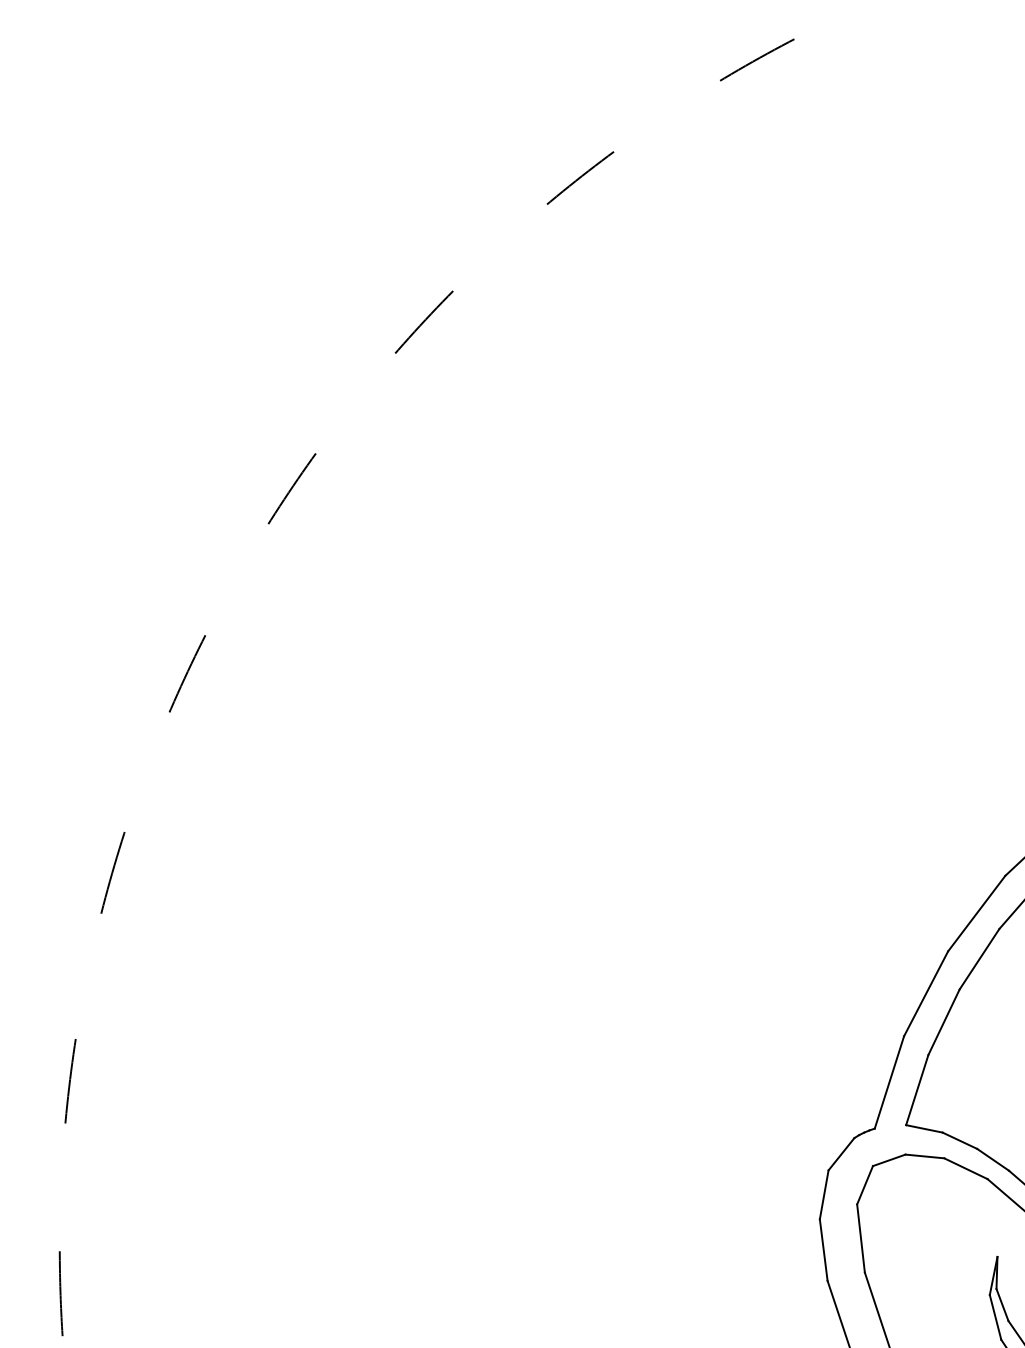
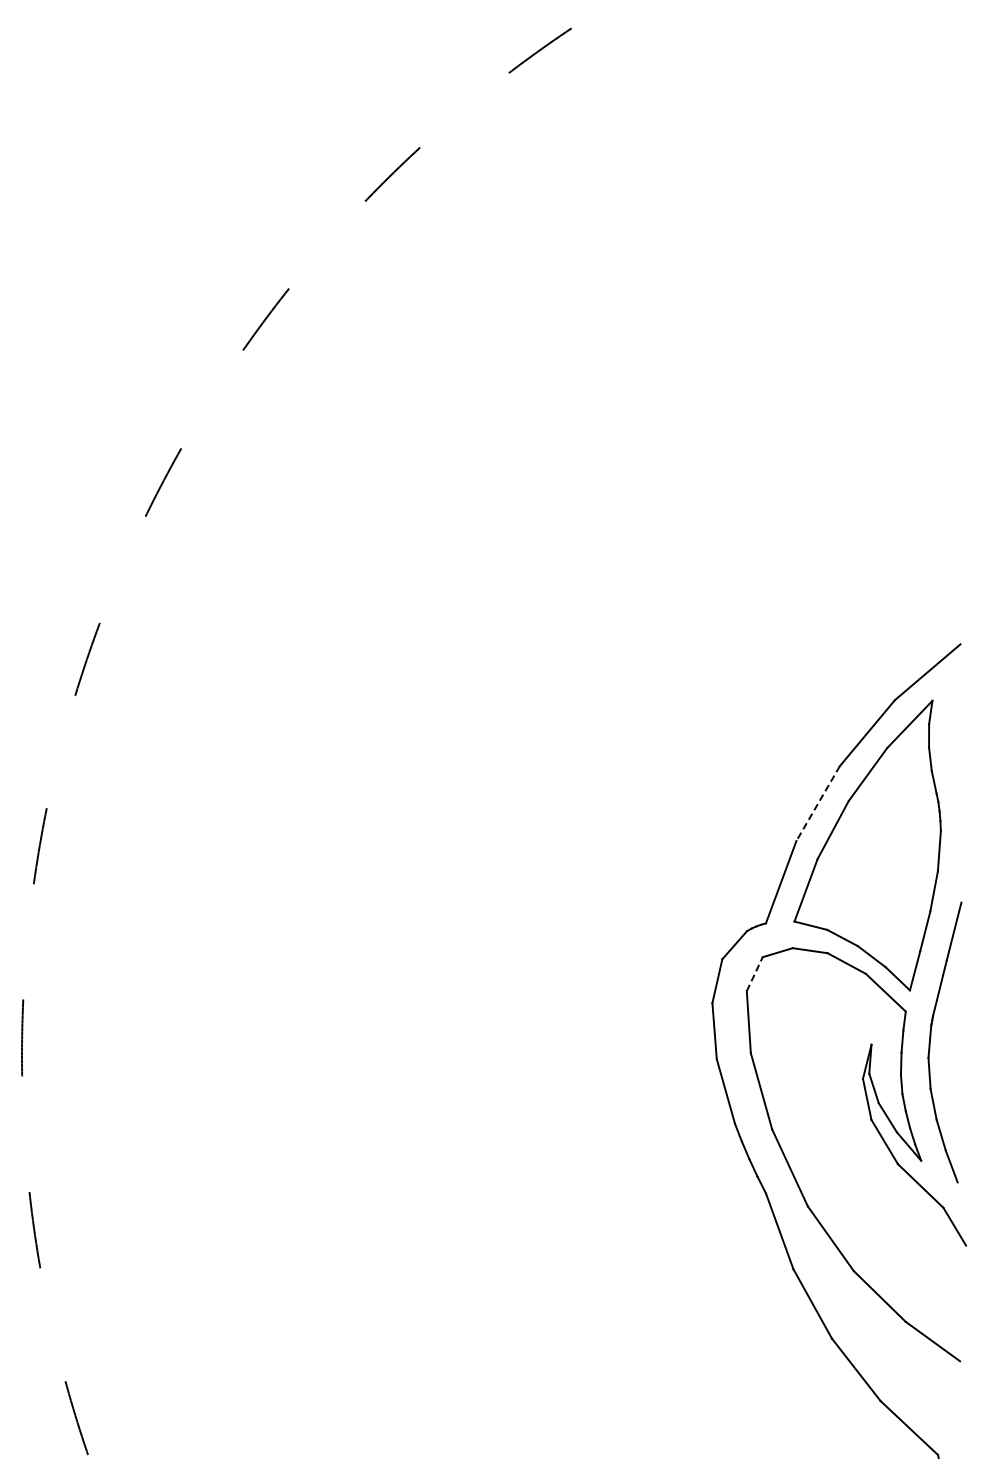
line: (925, 994) -> (817, 804), solid -> dashed
line: (864, 1185) -> (754, 974), solid -> dashed

